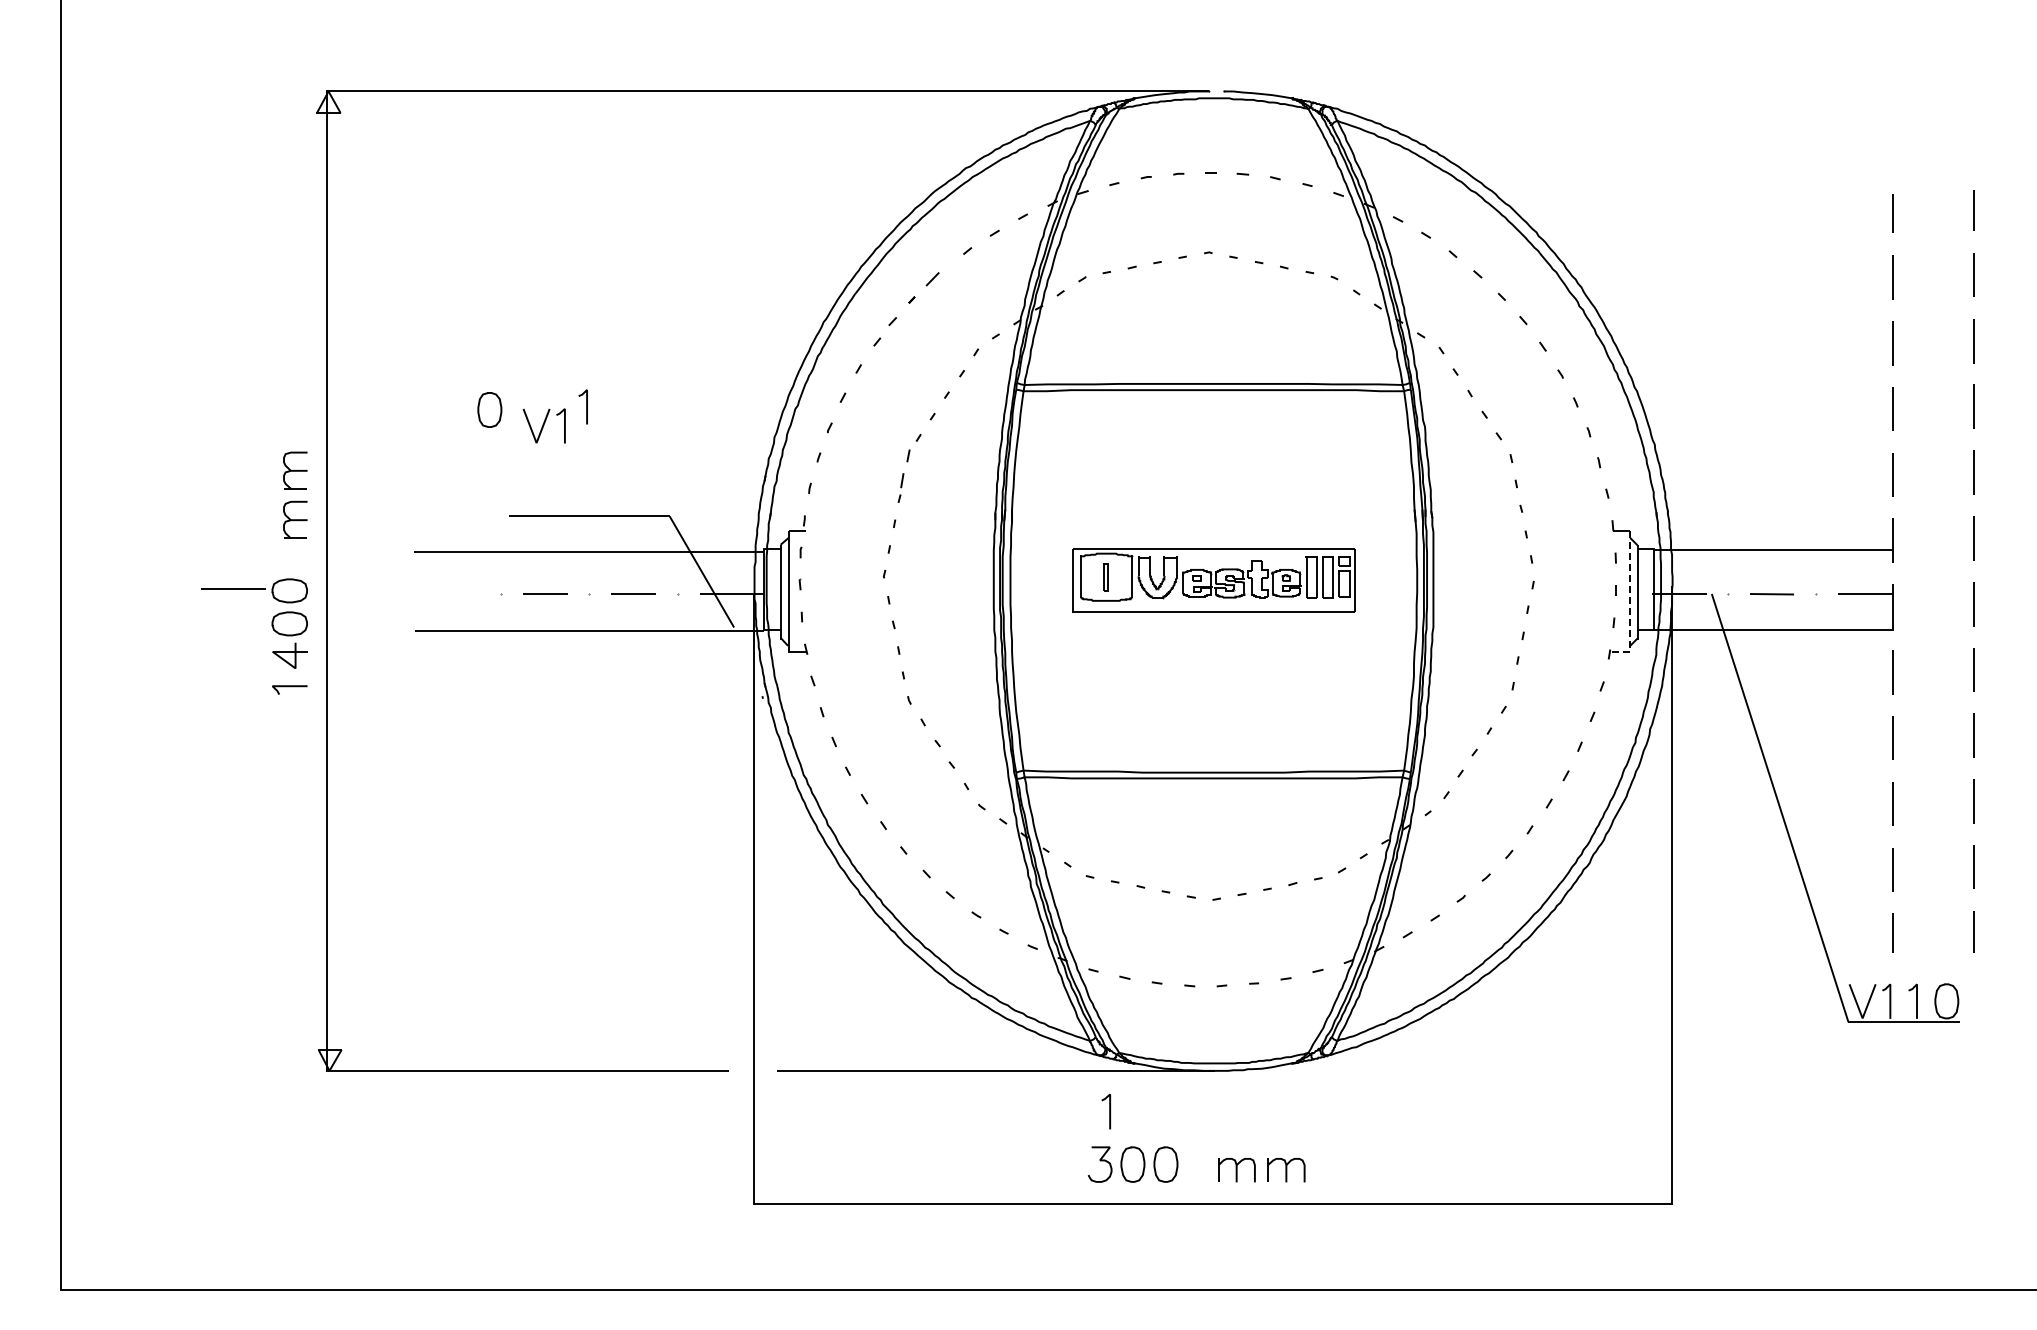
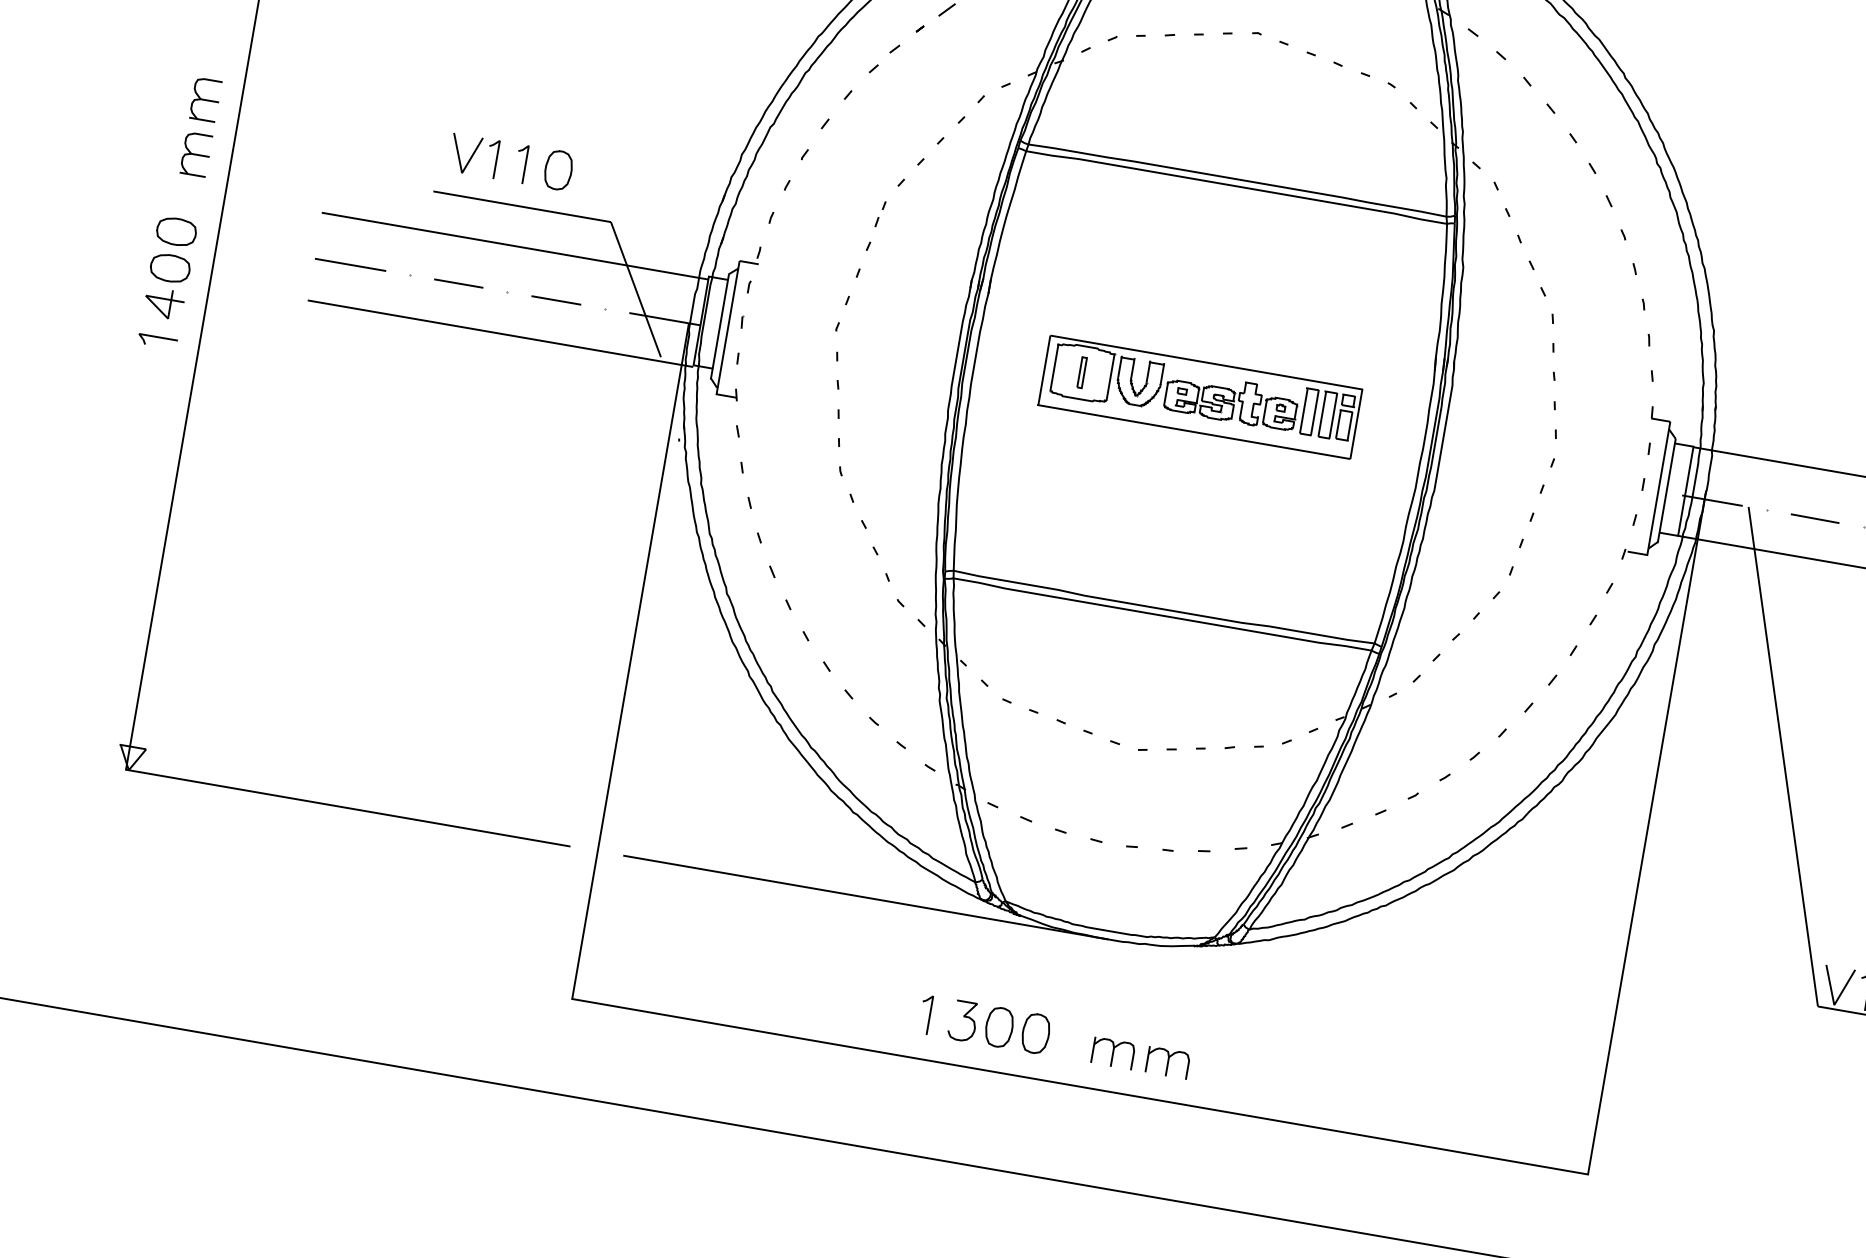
line: (586, 406) -> (525, 164), moved
curve: (479, 409) -> (547, 167), moved
part: (543, 425) -> (473, 155), moved
part: (904, 468) -> (879, 213), size x0.62
line: (233, 588) -> (350, 264), moved
line: (1630, 600) -> (1657, 498), dashed -> solid
line: (1109, 1111) -> (929, 1015), moved

